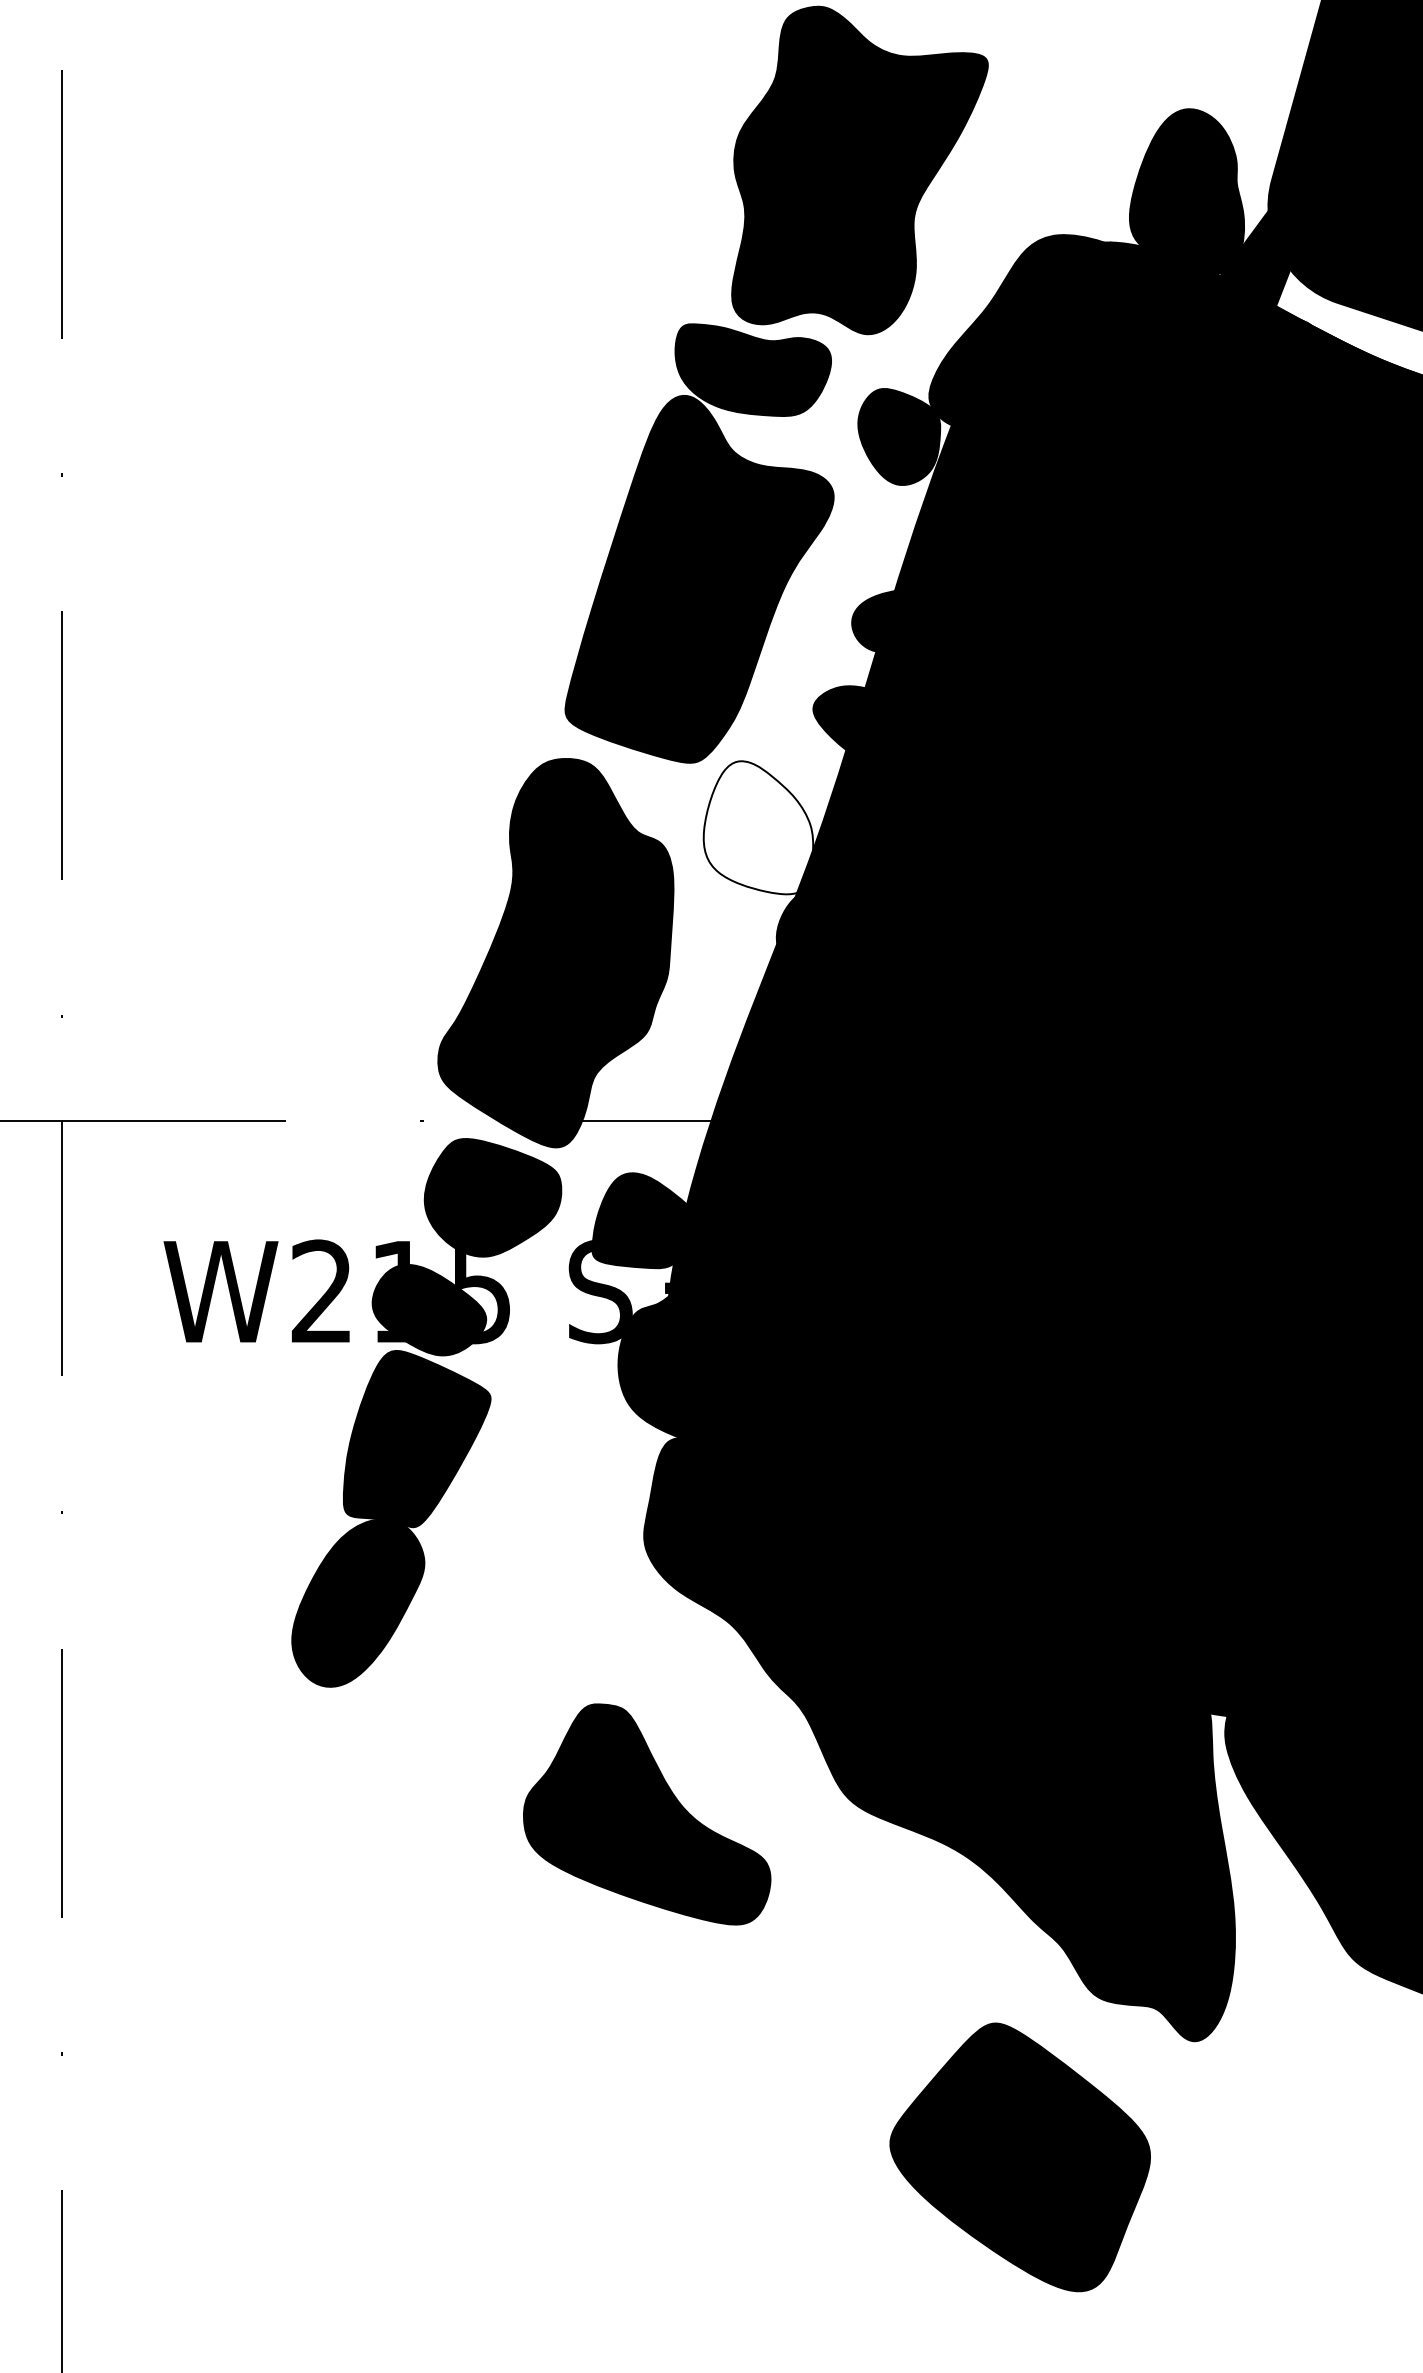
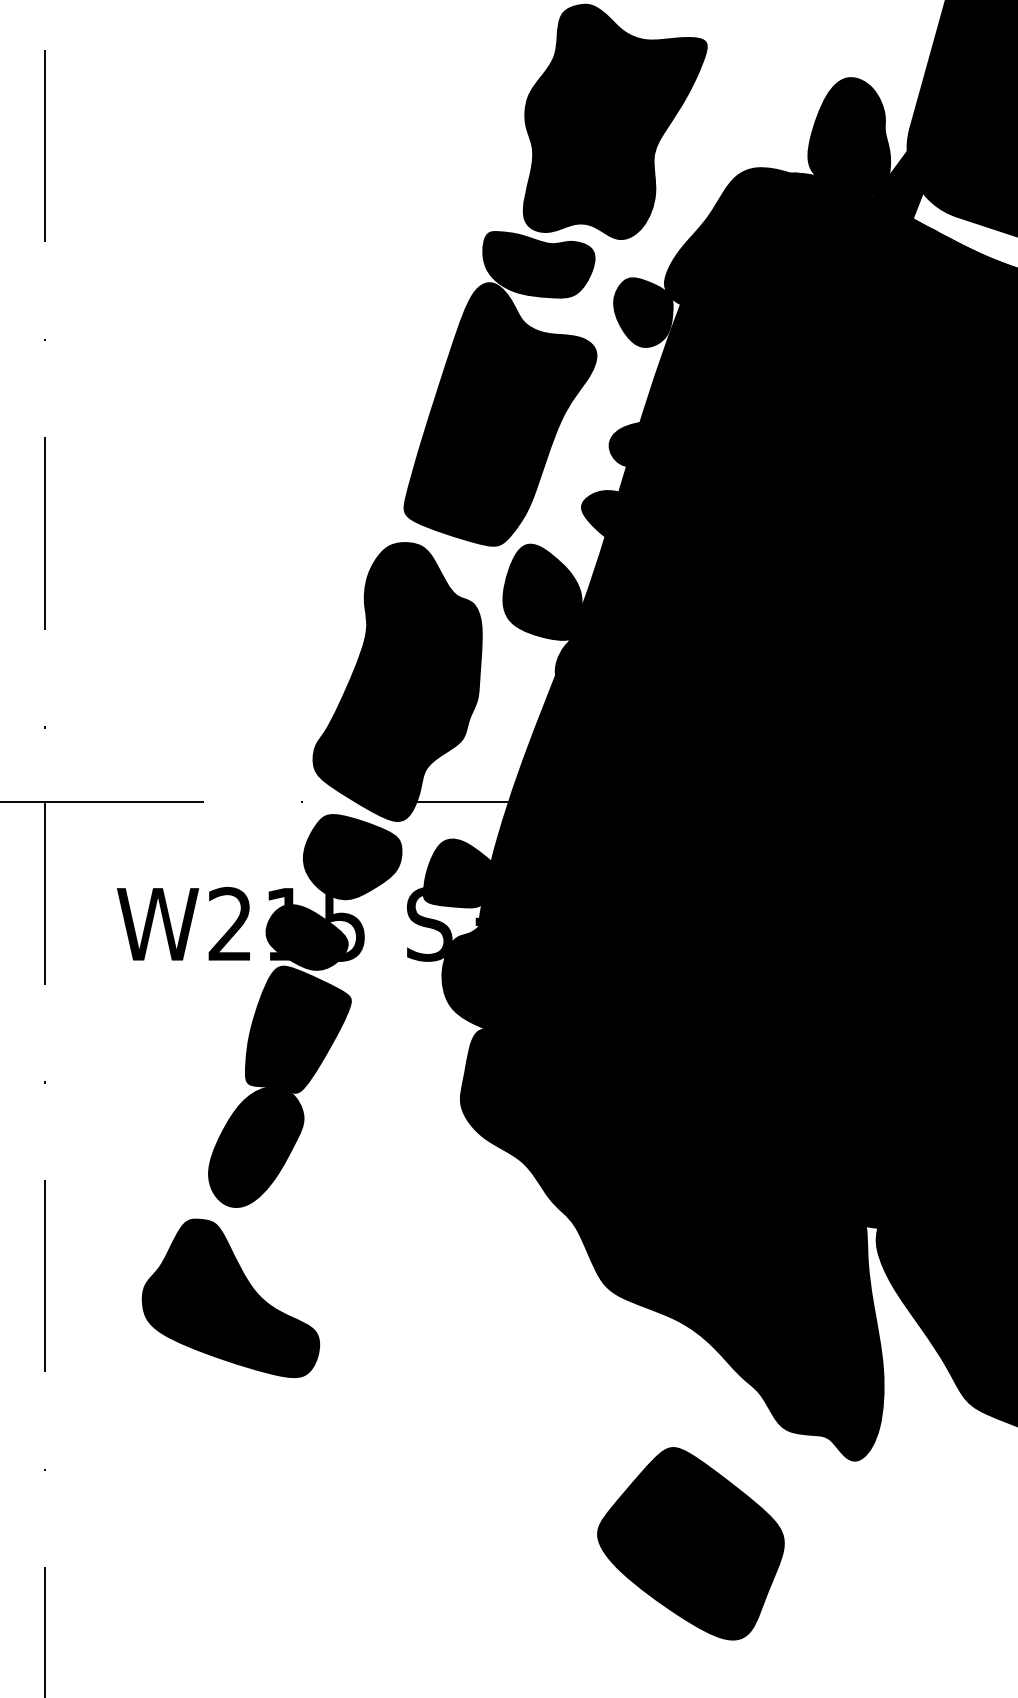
fill: (758, 826) -> (542, 591), added
part: (646, 1814) -> (230, 1298), moved
part: (1019, 2156) -> (690, 1543), moved

